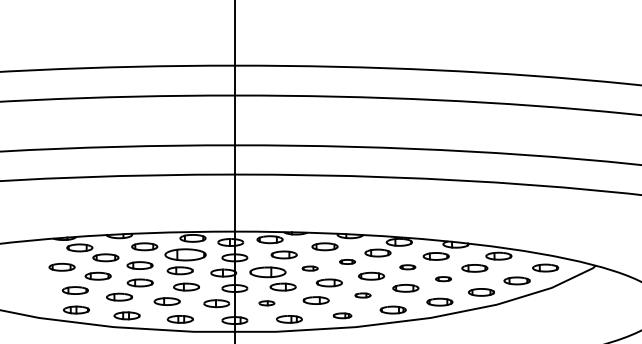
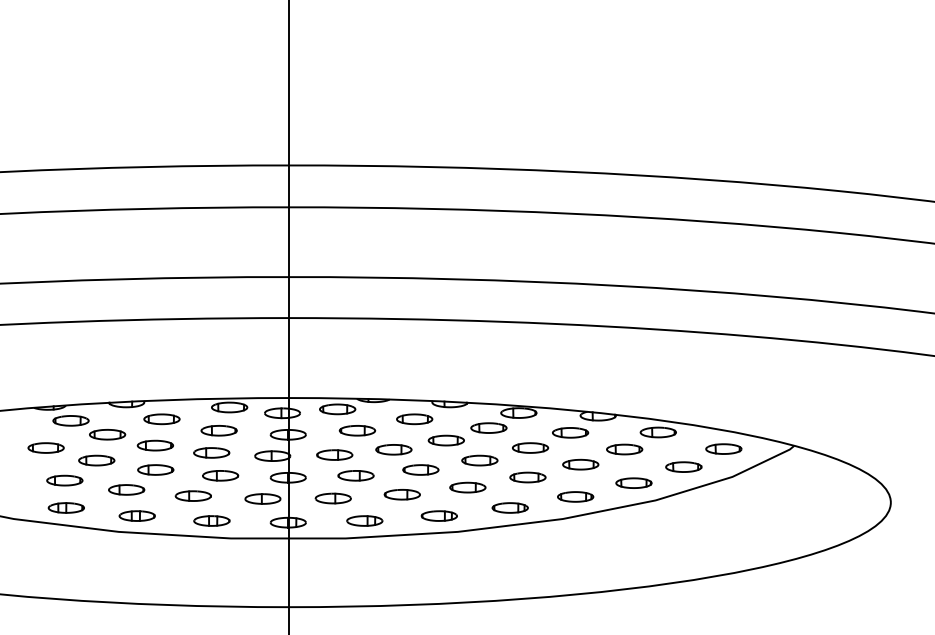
part: (185, 254) -> (218, 430), size x0.62
part: (347, 261) -> (445, 440), size x1.67
part: (407, 266) -> (530, 447), size x1.67
part: (309, 268) -> (393, 449), size x1.67
part: (267, 271) -> (334, 454), size x0.71
part: (443, 279) -> (580, 464), size x1.67
part: (362, 295) -> (467, 487), size x1.67
part: (266, 303) -> (332, 498), size x1.67
part: (342, 315) -> (438, 515), size x1.43

